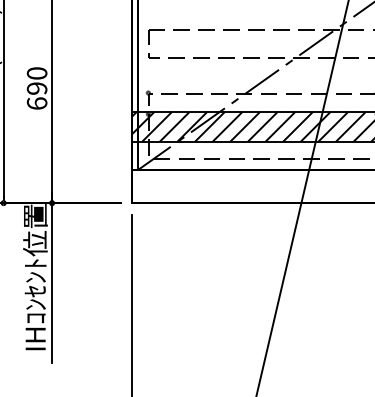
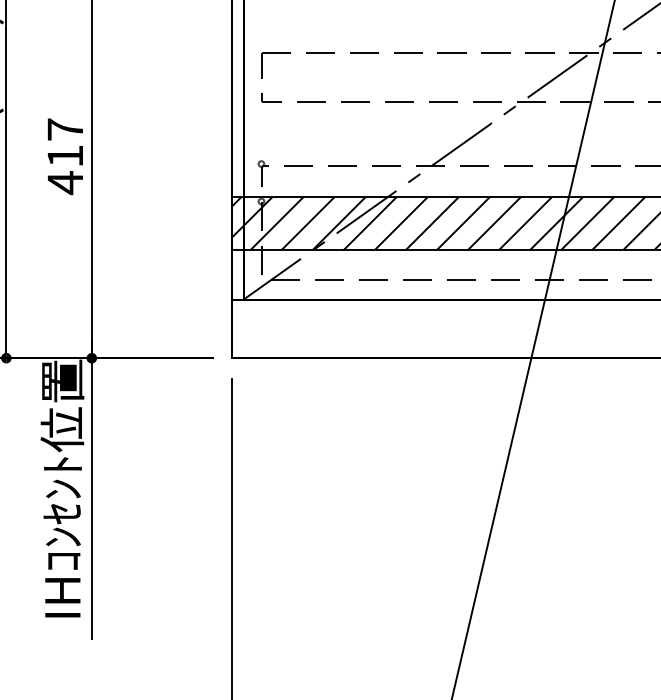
text: (36, 88) -> (64, 156), 690 -> 417

